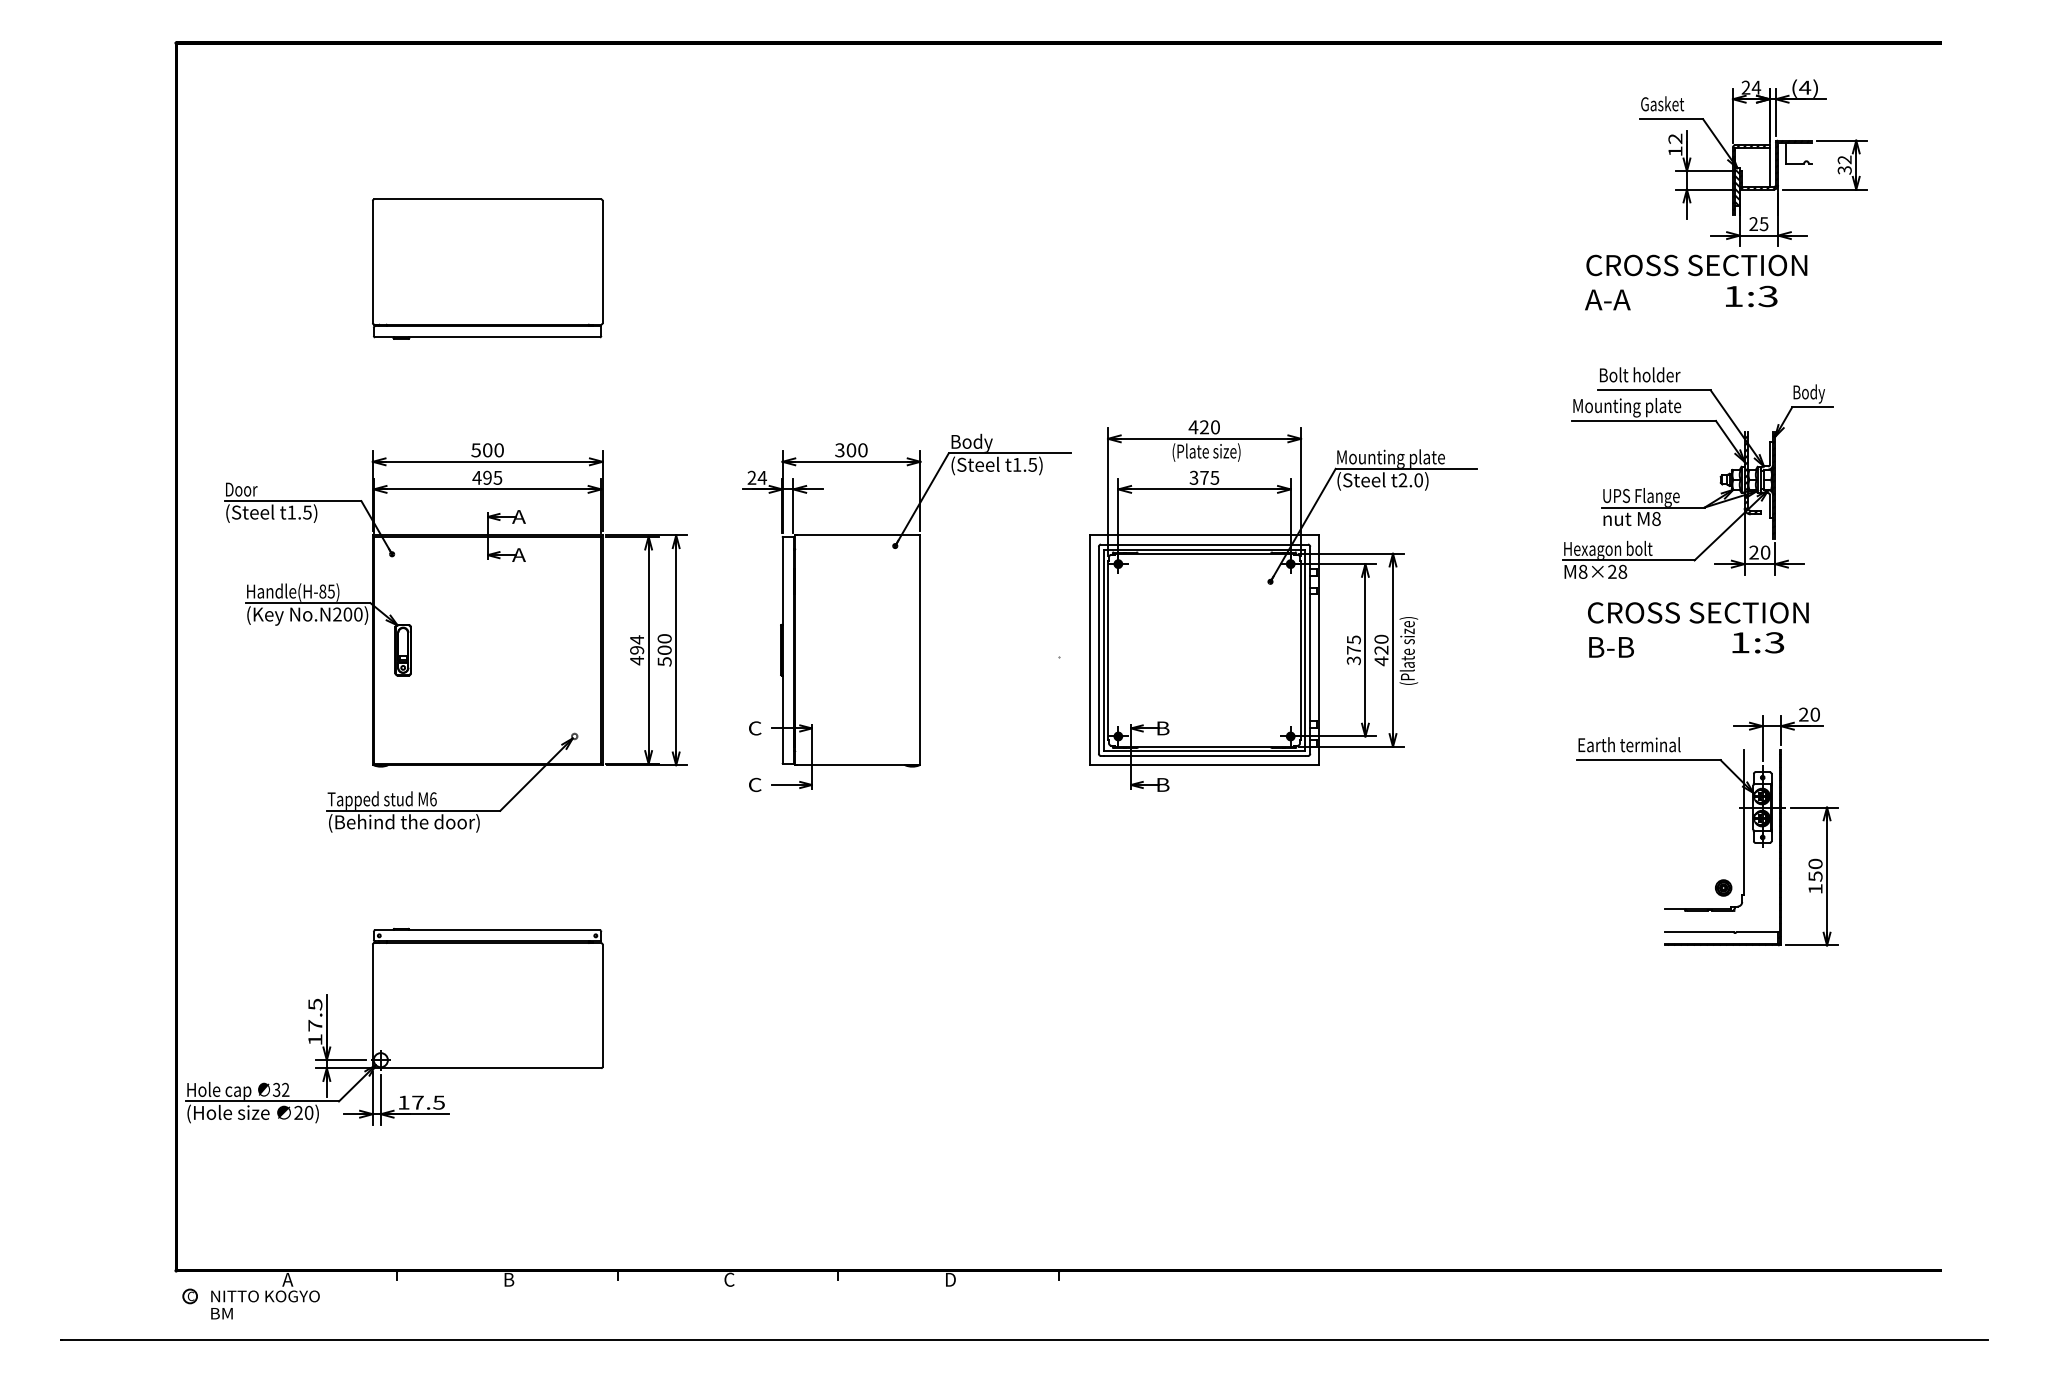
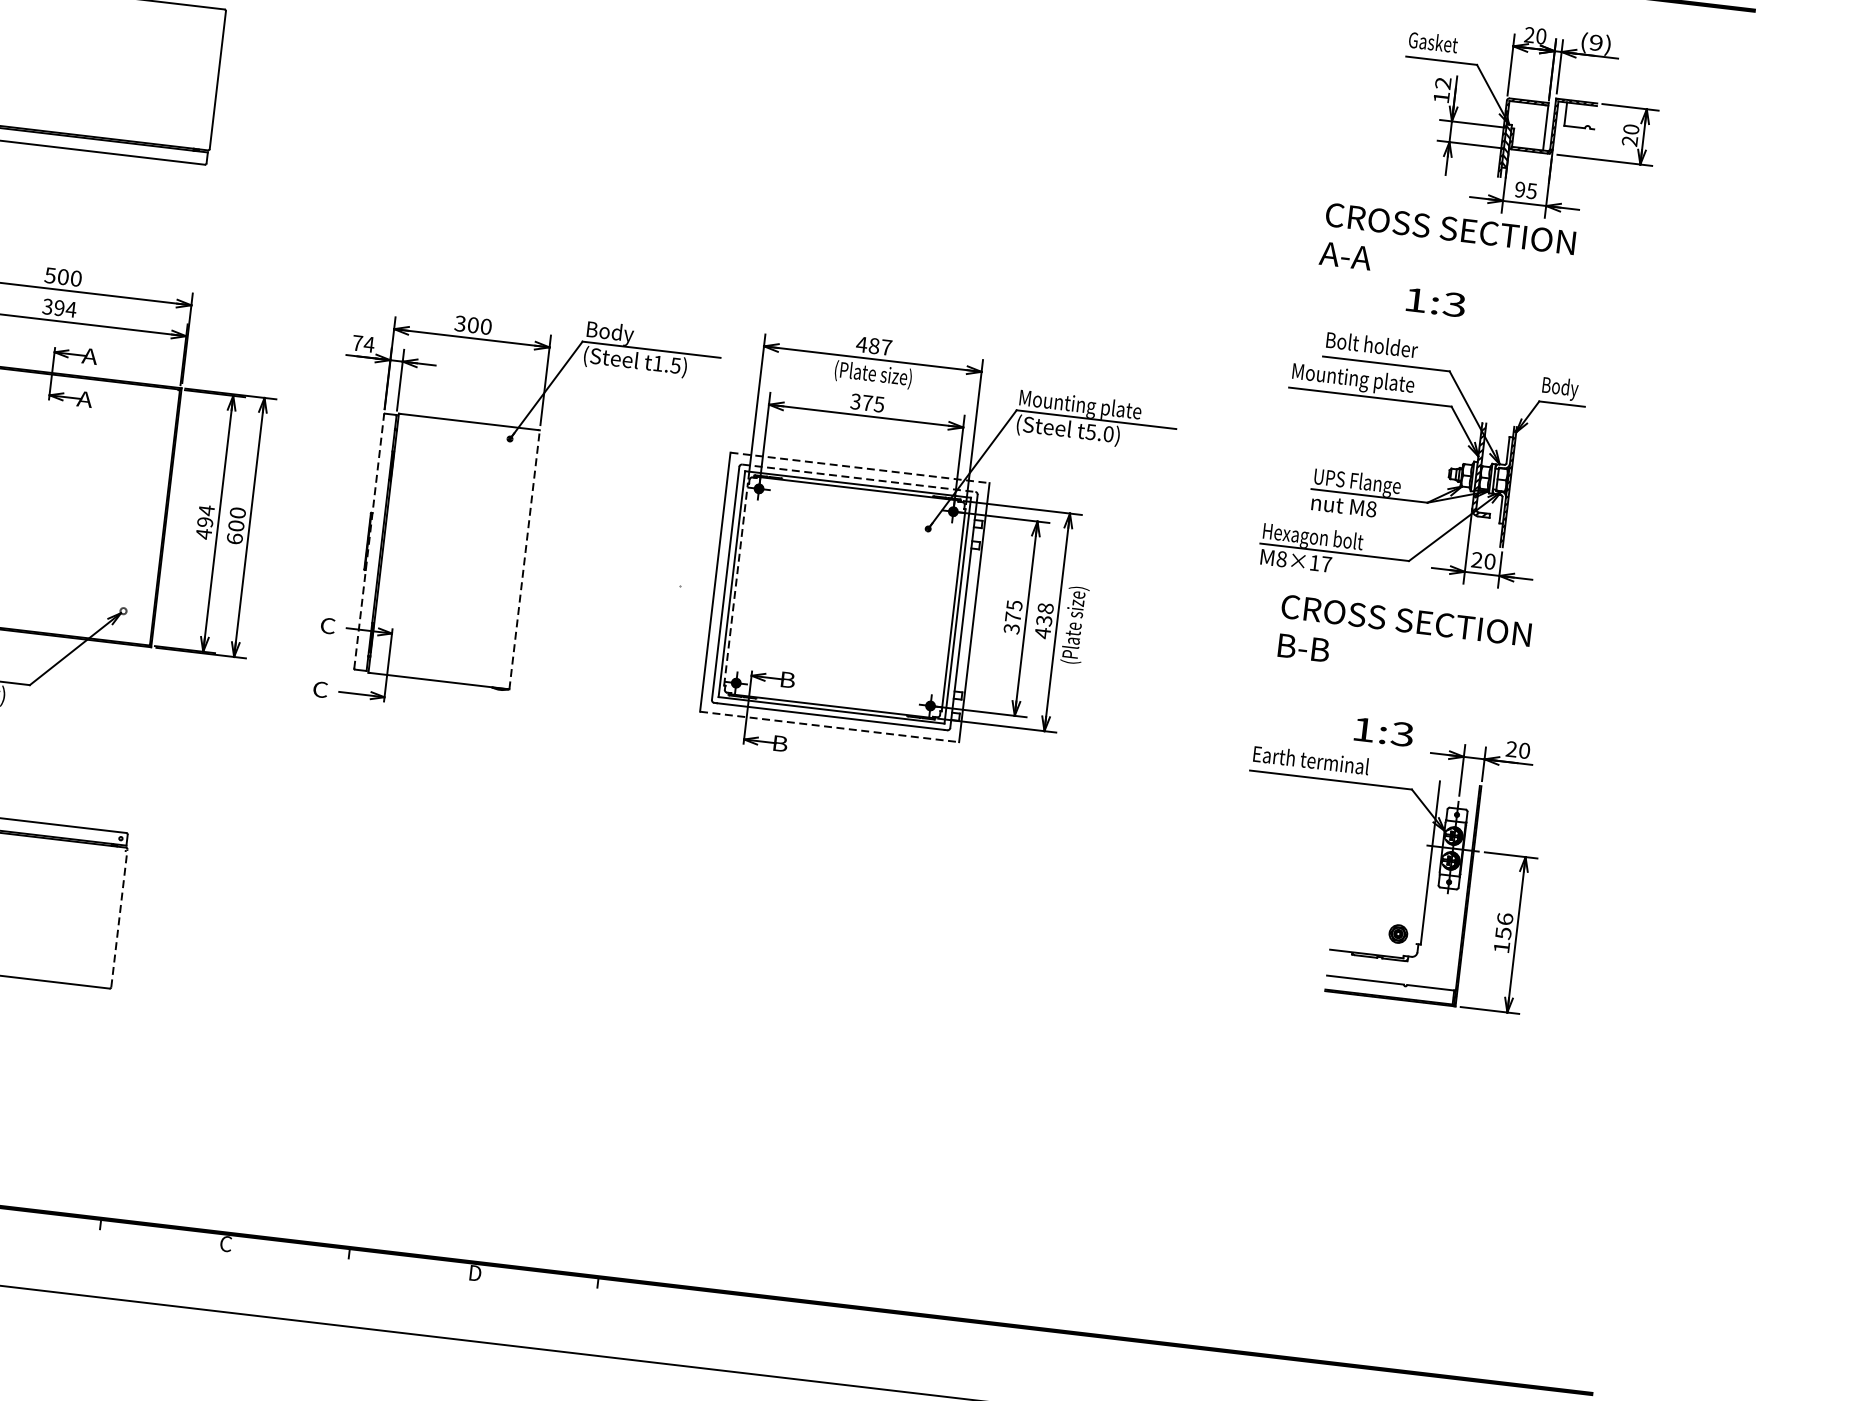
text: (1756, 87) -> (1541, 36), 24 -> 20
text: (1805, 87) -> (1596, 42), (4) -> (9)
text: (1844, 164) -> (1630, 134), 32 -> 20
text: (1753, 224) -> (1519, 190), 25 -> 95
text: (1751, 296) -> (1435, 302), moved
text: (1209, 427) -> (879, 346), 420 -> 487
text: (487, 477) -> (59, 307), 495 -> 394
text: (751, 477) -> (357, 342), 24 -> 74
text: (1402, 480) -> (1090, 432), t2.0) -> t5.0)
line: (1204, 535) -> (859, 468), solid -> dashed
line: (1205, 544) -> (859, 478), solid -> dashed
text: (1617, 571) -> (1320, 563), M8×28 -> M8×17
text: (1758, 642) -> (1384, 731), moved
text: (1381, 644) -> (1045, 614), 420 -> 438
line: (782, 650) -> (369, 541), solid -> dashed
line: (920, 650) -> (524, 560), solid -> dashed
line: (1108, 650) -> (736, 584), solid -> dashed
text: (664, 661) -> (234, 538), 500 -> 600
line: (1204, 765) -> (829, 727), solid -> dashed
text: (1815, 863) -> (1505, 918), 150 -> 156
line: (602, 1005) -> (119, 918), solid -> dashed

